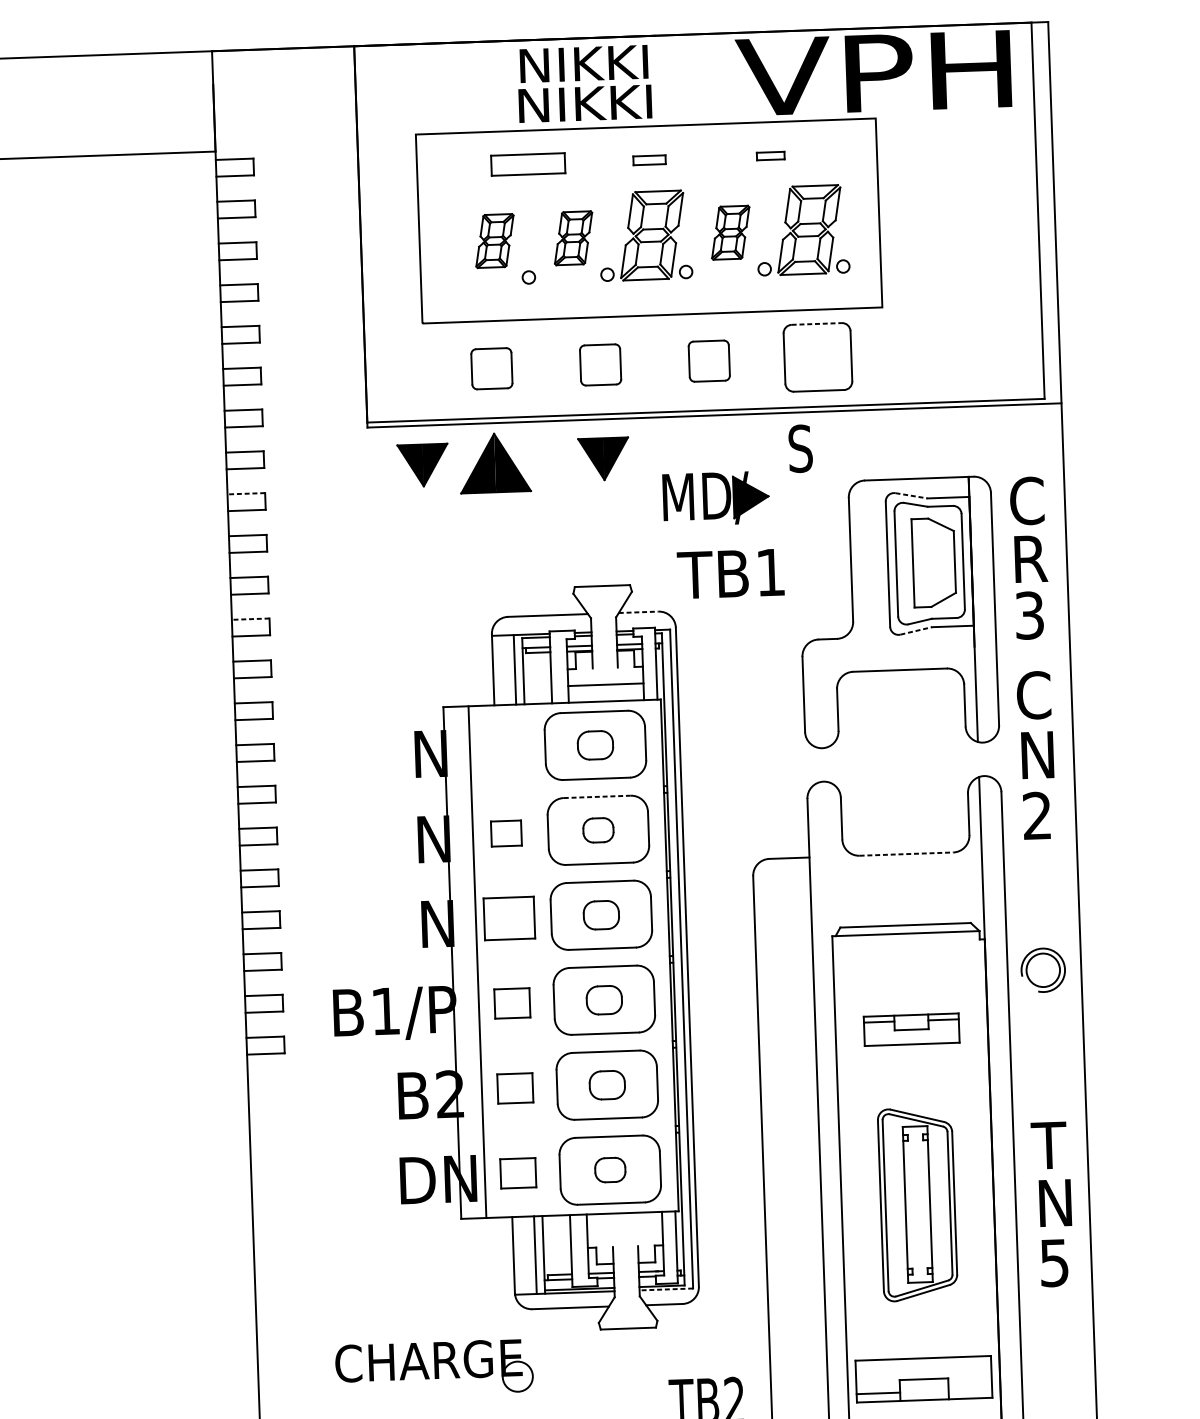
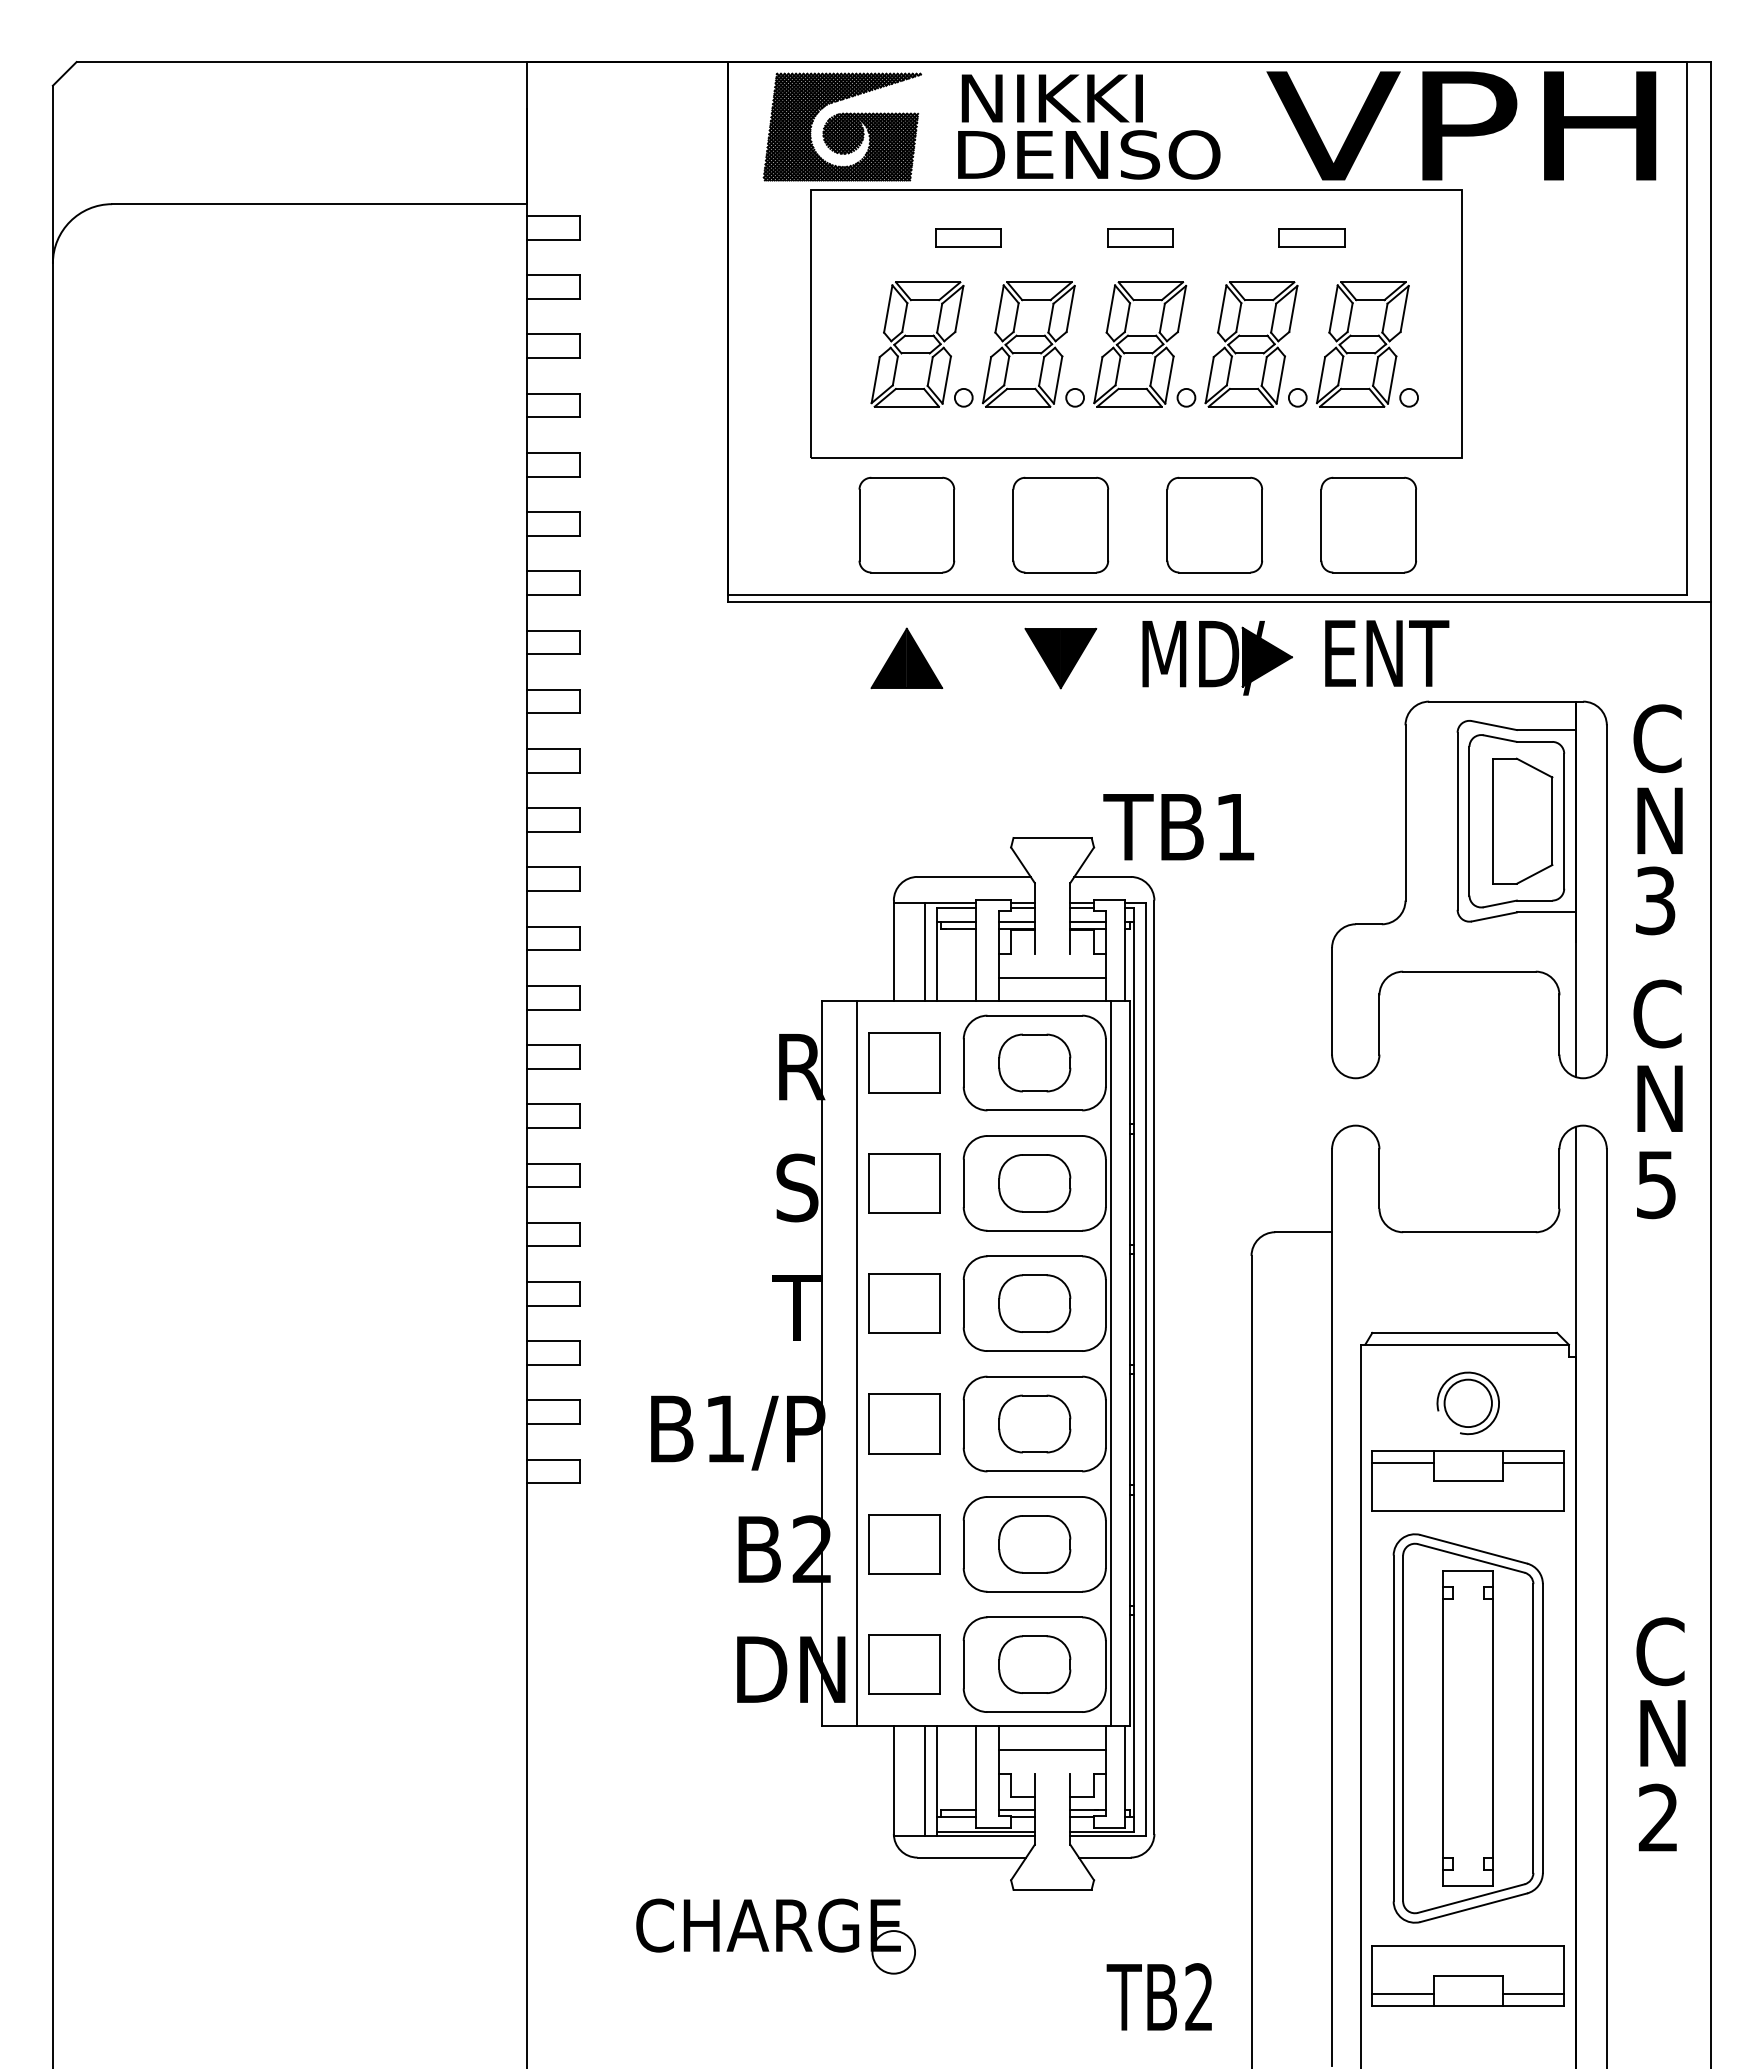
part: (436, 88) -> (842, 126), added
text: (613, 102) -> (1092, 154), NIKKI -> DENSO
part: (770, 155) -> (1311, 237), size x1.67
part: (649, 159) -> (1140, 237), size x1.43
part: (528, 164) -> (968, 237), size x0.62
part: (730, 232) -> (1251, 344), size x1.67
part: (573, 238) -> (1028, 344), size x1.67
part: (494, 241) -> (917, 344), size x1.67
line: (816, 323) -> (1368, 477), dashed -> solid
part: (709, 360) -> (1214, 524), size x1.67
part: (600, 364) -> (1060, 524), size x1.67
part: (491, 368) -> (906, 524), size x1.67
text: (833, 447) -> (1386, 653), S -> ENT
part: (494, 462) -> (906, 657), size x0.71
part: (422, 465) -> (804, 658), removed
line: (246, 493) -> (553, 689), dashed -> solid
line: (911, 495) -> (1494, 725), dashed -> solid
part: (715, 499) -> (1217, 658), moved
text: (1034, 558) -> (1664, 820), R -> N
text: (730, 574) -> (1178, 827), moved
line: (639, 611) -> (1103, 876), dashed -> solid
line: (250, 619) -> (553, 867), dashed -> solid
line: (916, 630) -> (1494, 916), dashed -> solid
part: (595, 745) -> (1034, 1062), size x1.43
part: (503, 748) -> (904, 1062), added
text: (434, 754) -> (806, 1067), N -> R
line: (597, 797) -> (1035, 1136), dashed -> solid
text: (1036, 815) -> (1655, 1184), 2 -> 5
part: (598, 830) -> (1034, 1183), size x1.67
part: (506, 833) -> (904, 1183), size x1.67
text: (433, 839) -> (800, 1187), N -> S
line: (906, 854) -> (1469, 1232), dashed -> solid
part: (601, 915) -> (1034, 1303), size x1.43
text: (434, 923) -> (798, 1307), N -> T
line: (656, 955) -> (1110, 1363), added
part: (1042, 970) -> (1467, 1403), moved
part: (604, 999) -> (1034, 1423), size x1.43
part: (512, 1003) -> (904, 1423), size x1.43
part: (911, 1029) -> (1467, 1480), size x1.43
part: (607, 1085) -> (1034, 1544), size x1.43
part: (515, 1088) -> (904, 1544), size x1.43
text: (1050, 1145) -> (1658, 1651), T -> C
part: (610, 1170) -> (1034, 1664), size x1.67
part: (518, 1173) -> (904, 1664), size x1.43
part: (917, 1204) -> (1467, 1728), size x1.43
line: (624, 1230) -> (1052, 1750), added
text: (1053, 1262) -> (1657, 1817), 5 -> 2
line: (666, 1289) -> (1108, 1836), dashed -> solid
line: (970, 1389) -> (1533, 1993), added

